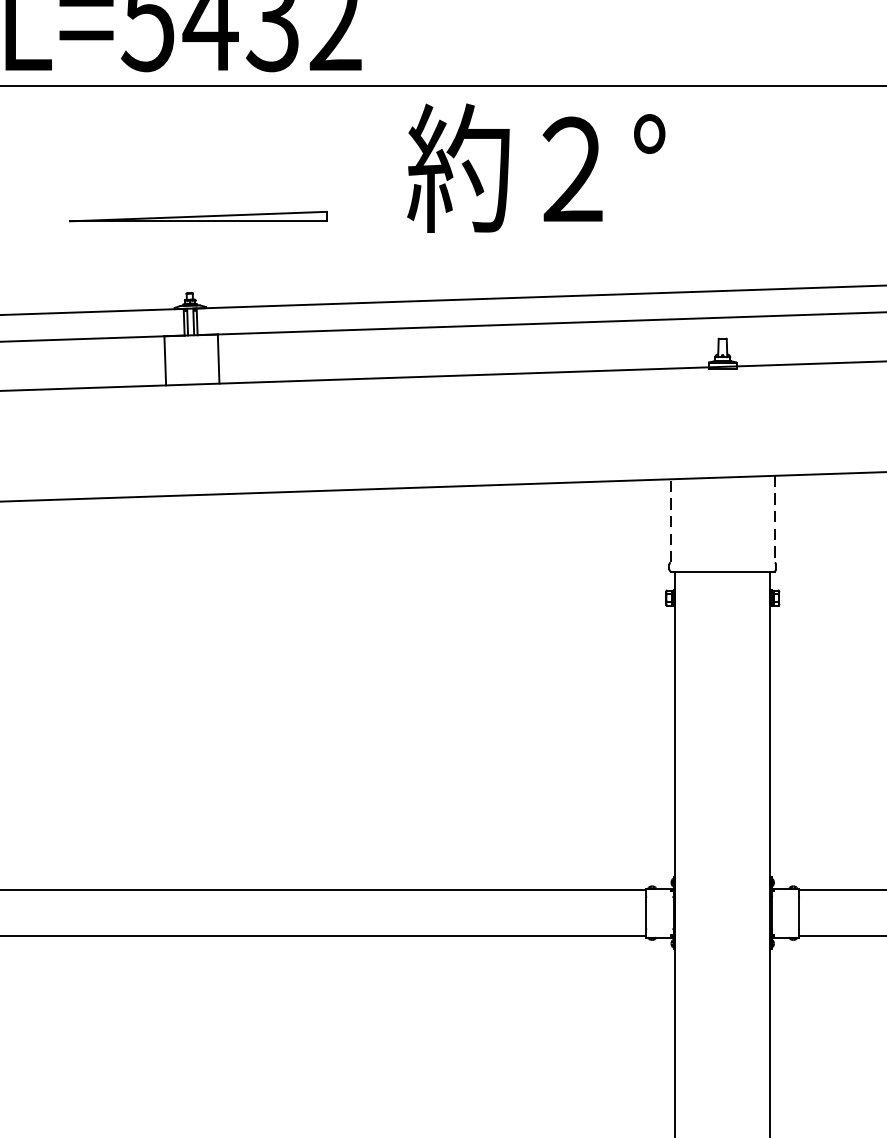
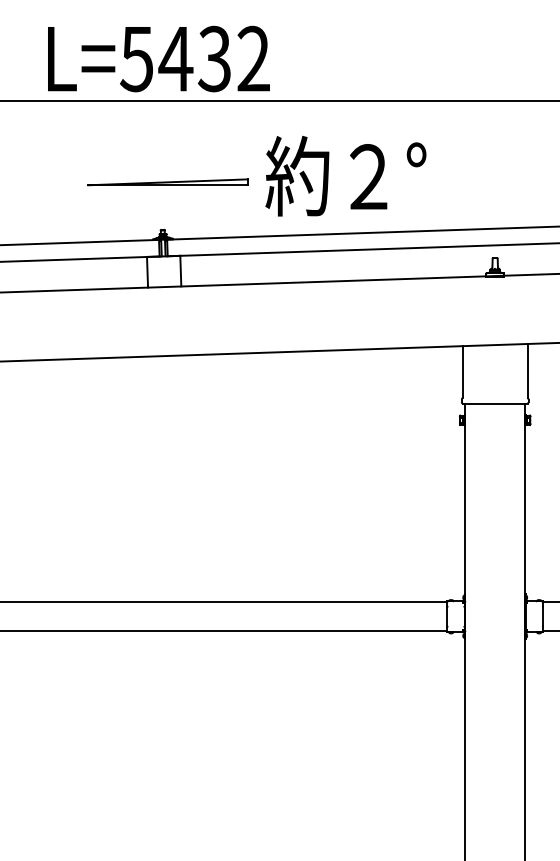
text: (535, 167) -> (345, 175), moved
line: (774, 519) -> (527, 371), dashed -> solid
line: (670, 521) -> (462, 372), dashed -> solid

